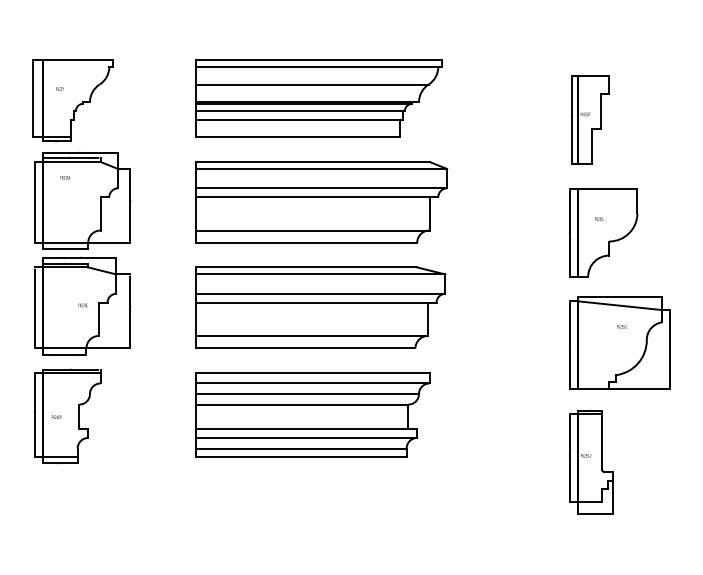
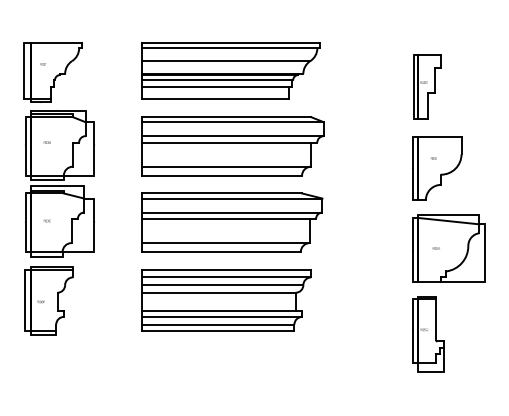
text: (64, 177) -> (46, 142), moved
text: (82, 304) -> (46, 220), moved
text: (620, 326) -> (435, 248), moved

